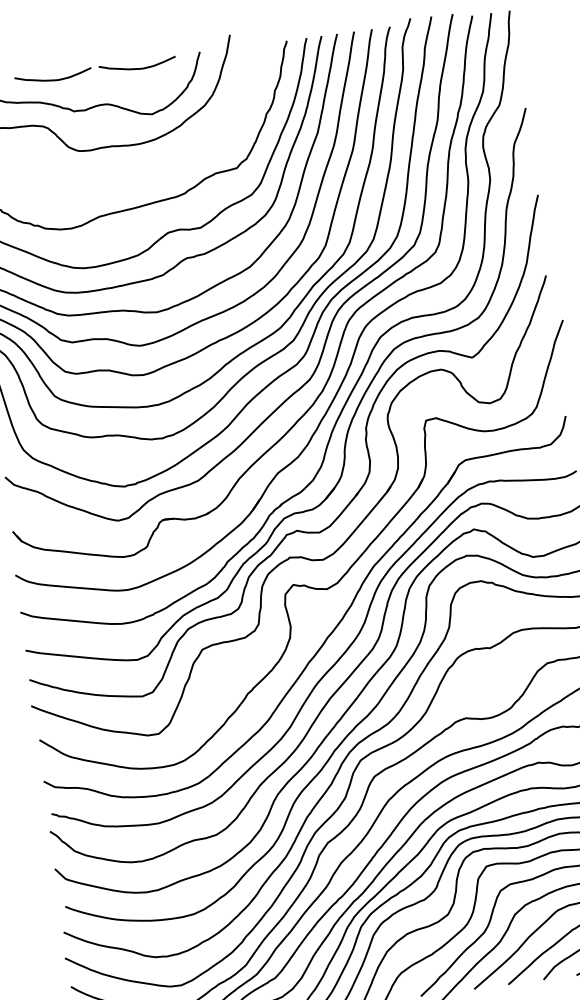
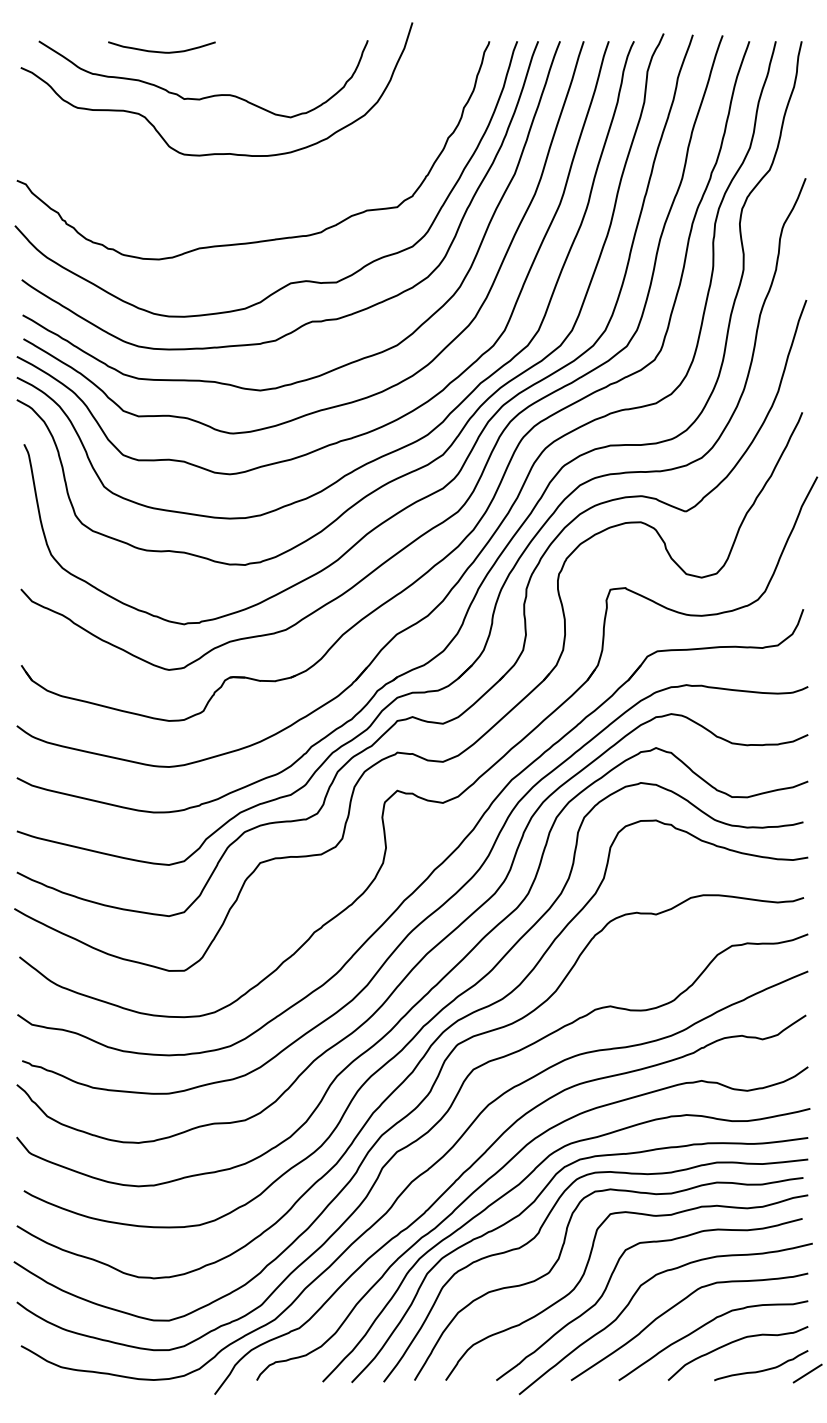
curve: (137, 68) -> (279, 51), removed

